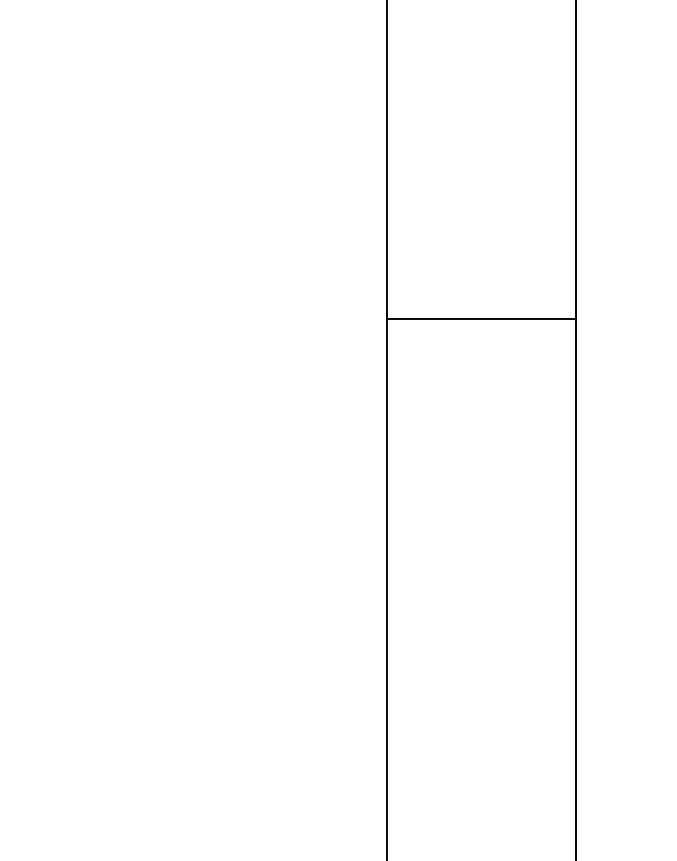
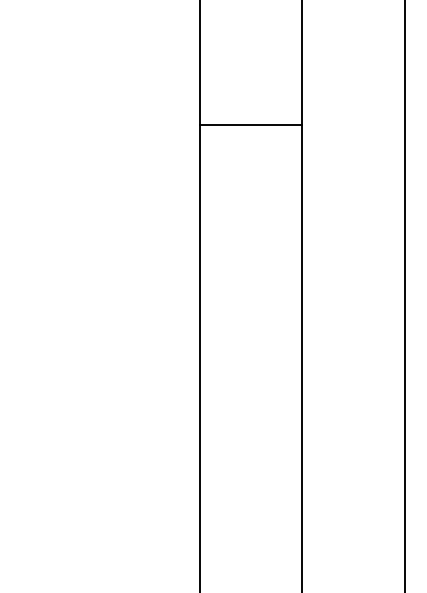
line: (480, 320) -> (250, 125), moved

